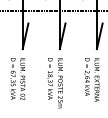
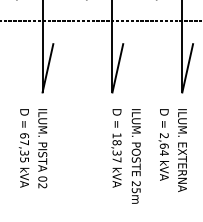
text: (54, 83) -> (125, 157), moved

